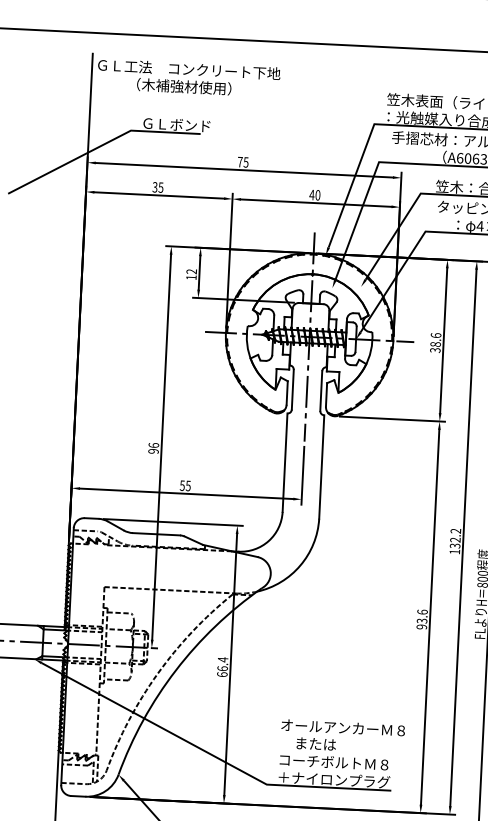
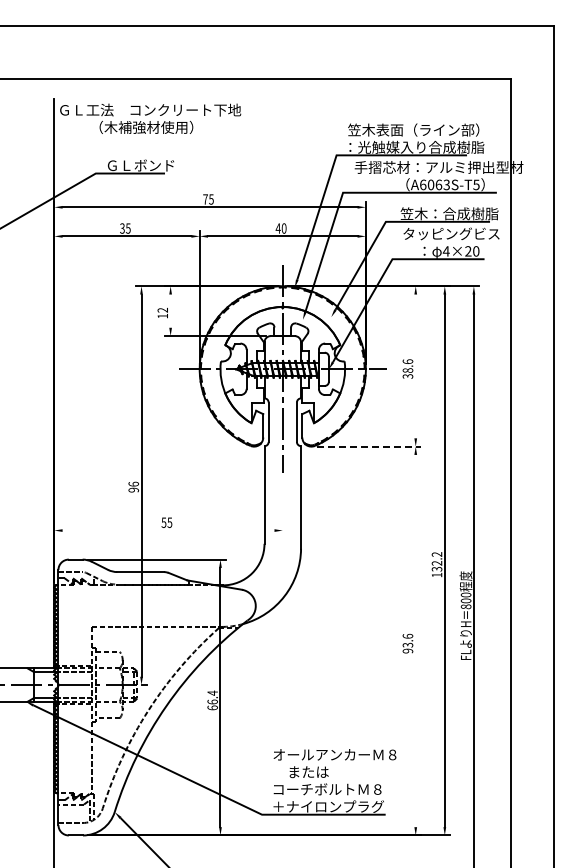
line: (199, 272) -> (170, 310), removed
line: (443, 340) -> (415, 366), removed
line: (393, 419) -> (369, 446), solid -> dashed
line: (302, 475) -> (282, 506), removed
line: (186, 493) -> (168, 530), removed
line: (429, 616) -> (415, 640), removed

